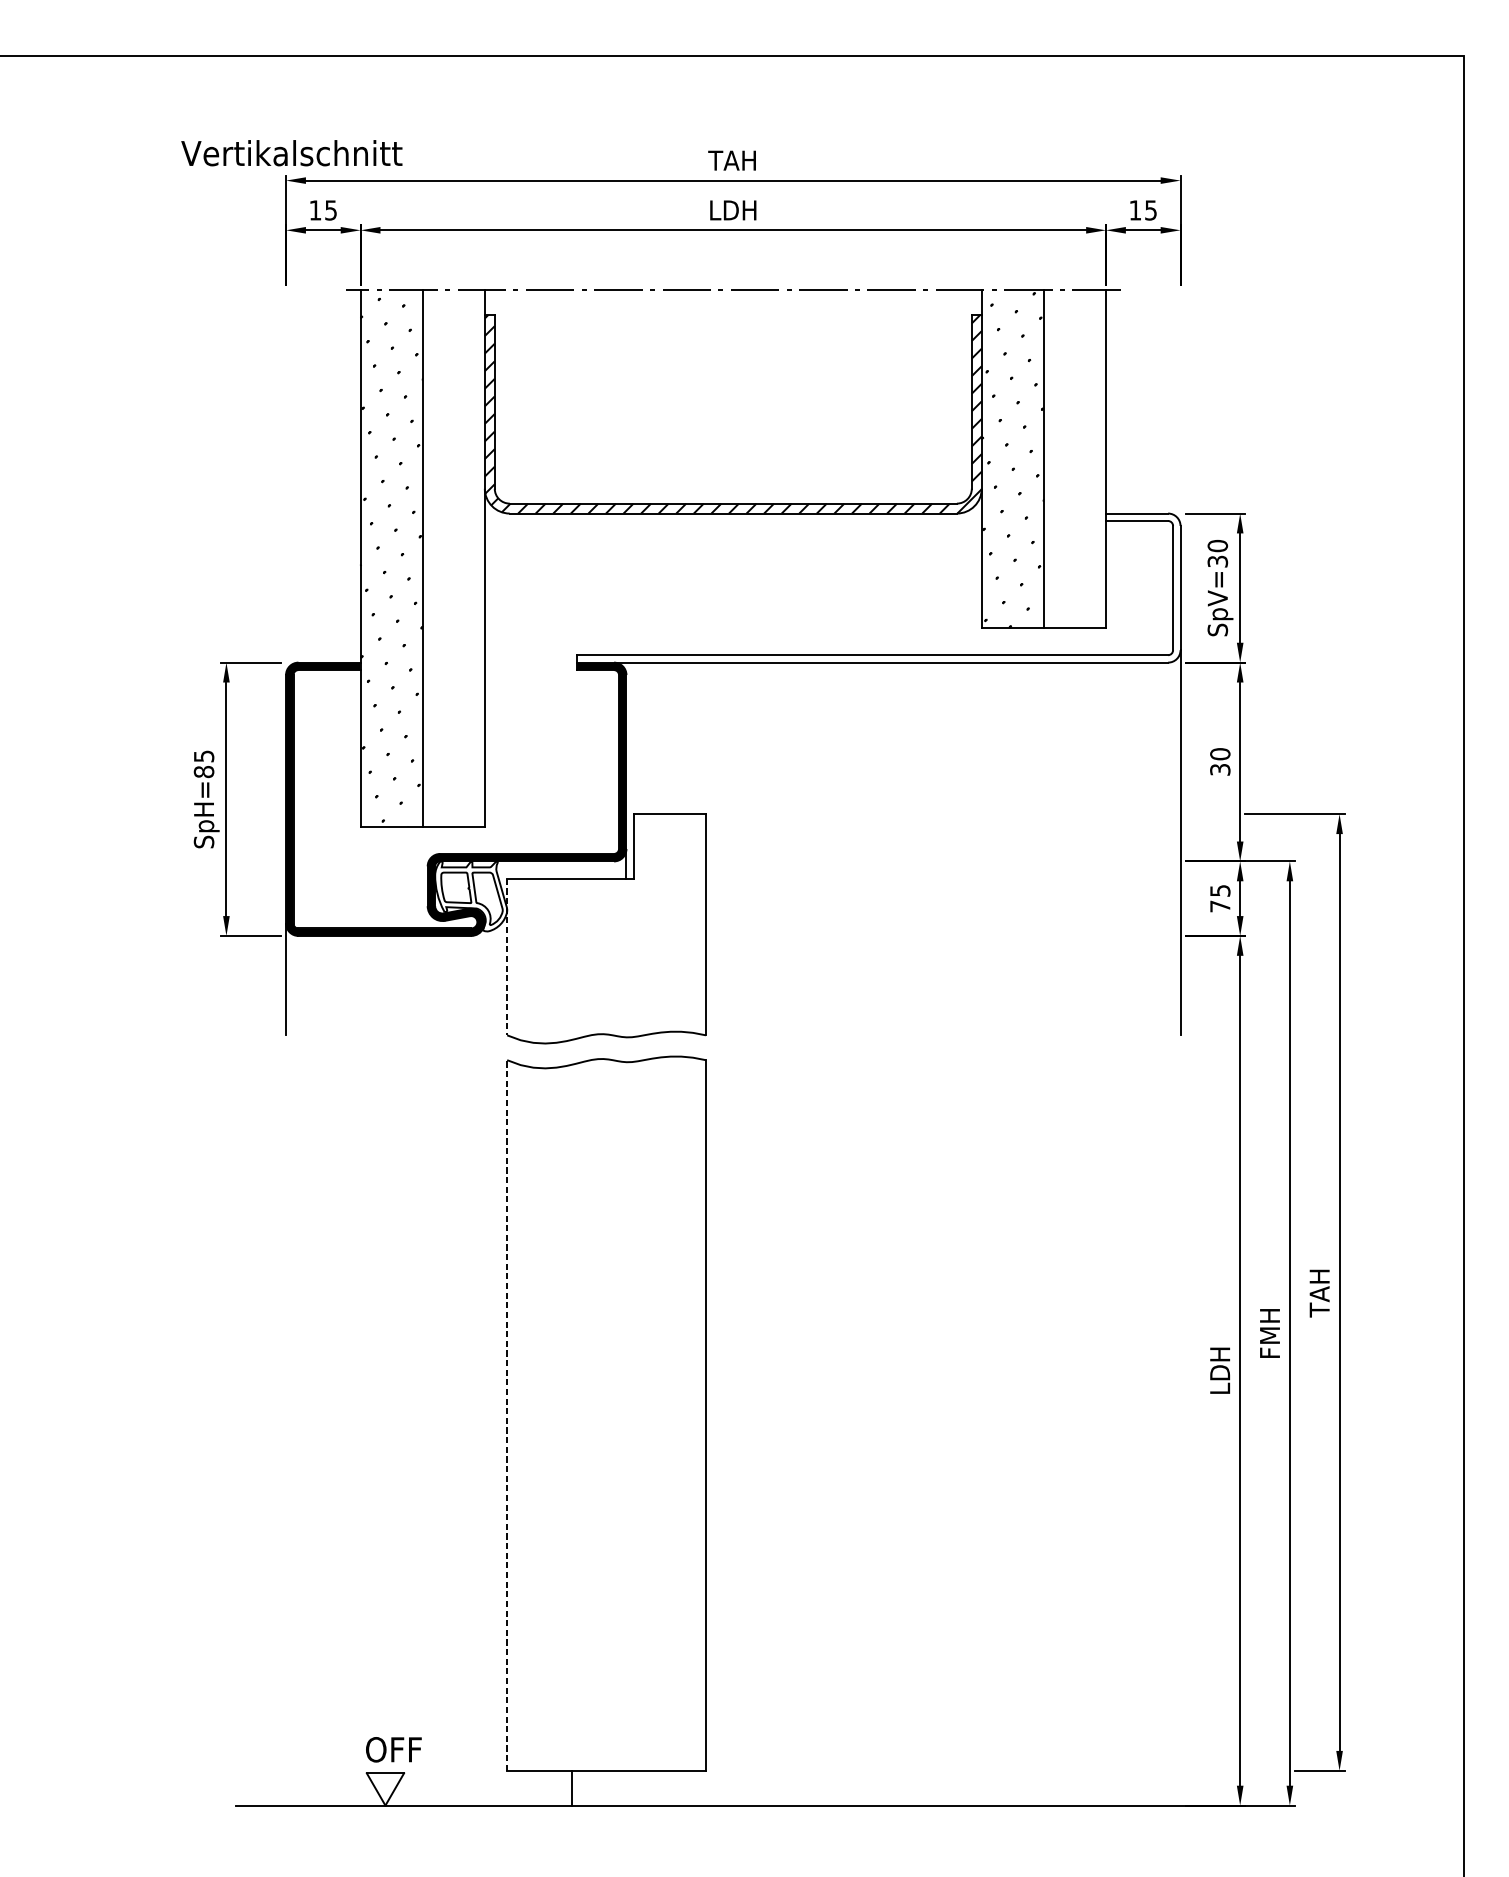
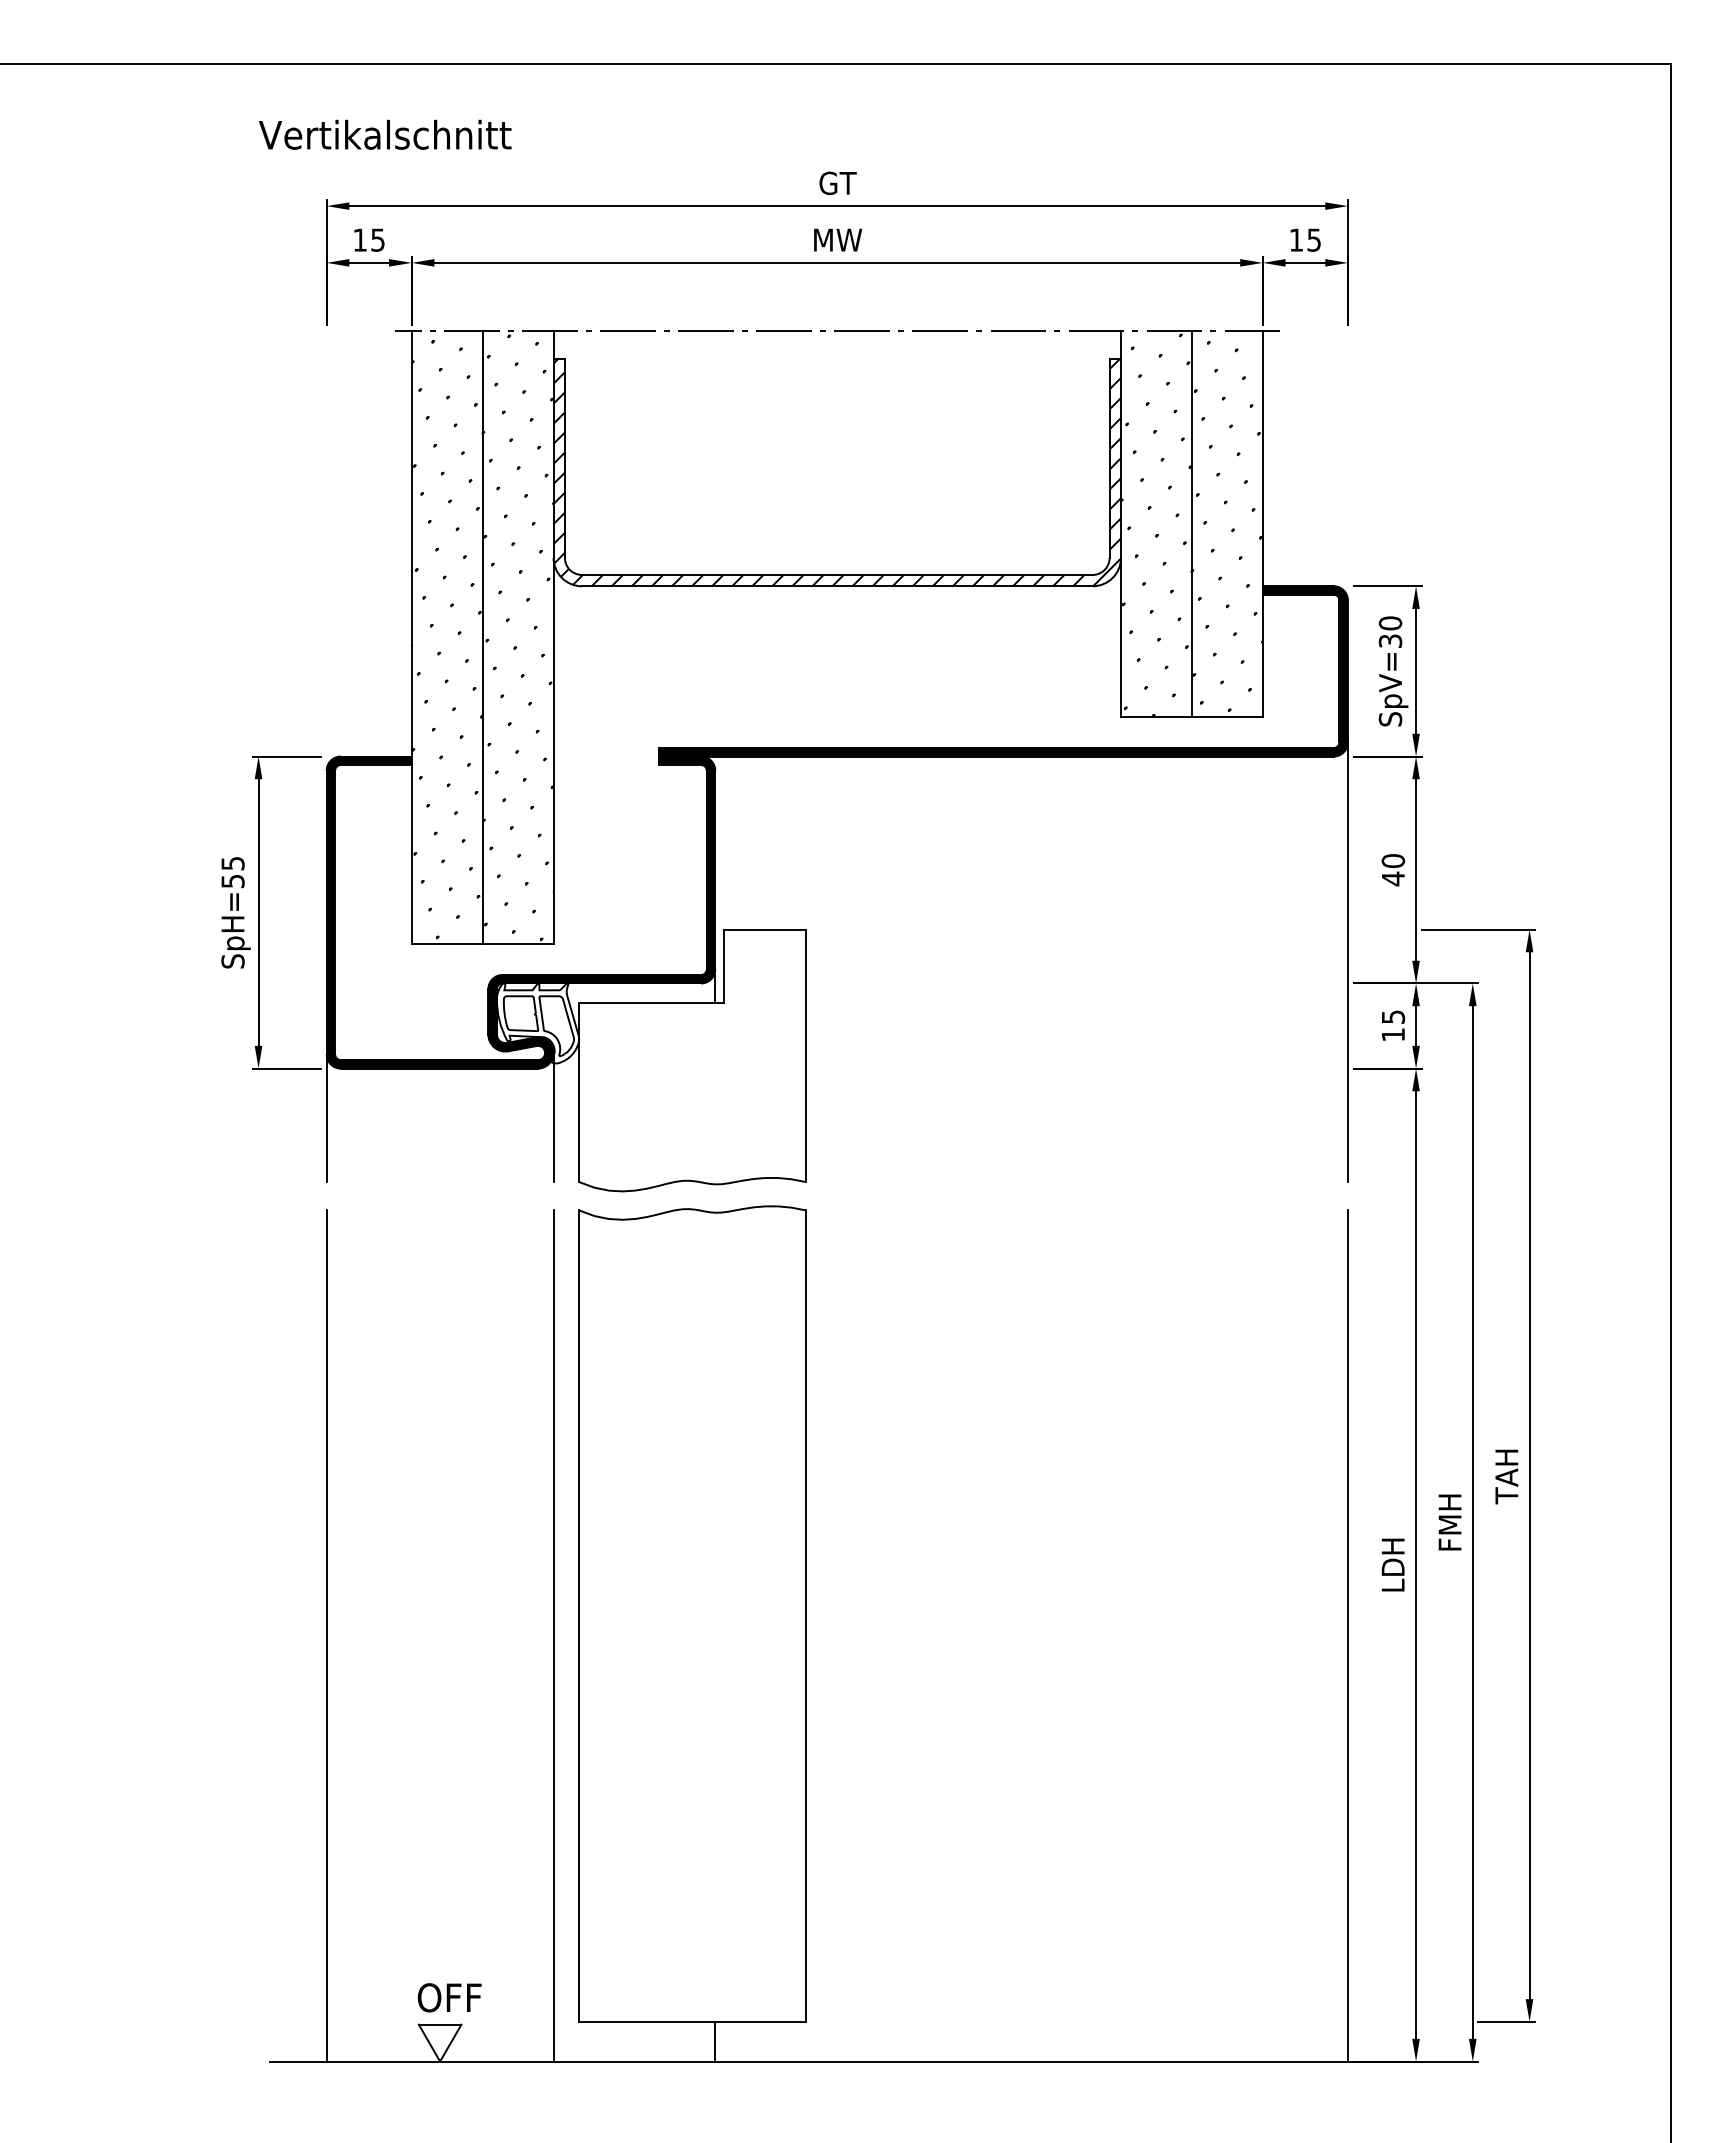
text: (292, 152) -> (385, 134), moved
text: (731, 160) -> (835, 183), TAH -> GT
text: (733, 209) -> (837, 239), LDH -> MW
hatch: (1074, 458) -> (1226, 523), added
hatch: (453, 558) -> (517, 637), added
fill: (877, 588) -> (1002, 671), added
text: (1220, 769) -> (1393, 878), 30 -> 40
text: (203, 772) -> (232, 881), SpH=85 -> SpH=55
text: (1220, 906) -> (1393, 1034), 75 -> 15
line: (507, 957) -> (579, 1093), dashed -> solid
line: (484, 978) -> (553, 1117), added
line: (507, 1415) -> (579, 1616), dashed -> solid
line: (285, 1432) -> (326, 1635), added
line: (484, 1432) -> (553, 1635), added
line: (1180, 1432) -> (1347, 1635), added
line: (572, 1788) -> (715, 2041), moved

